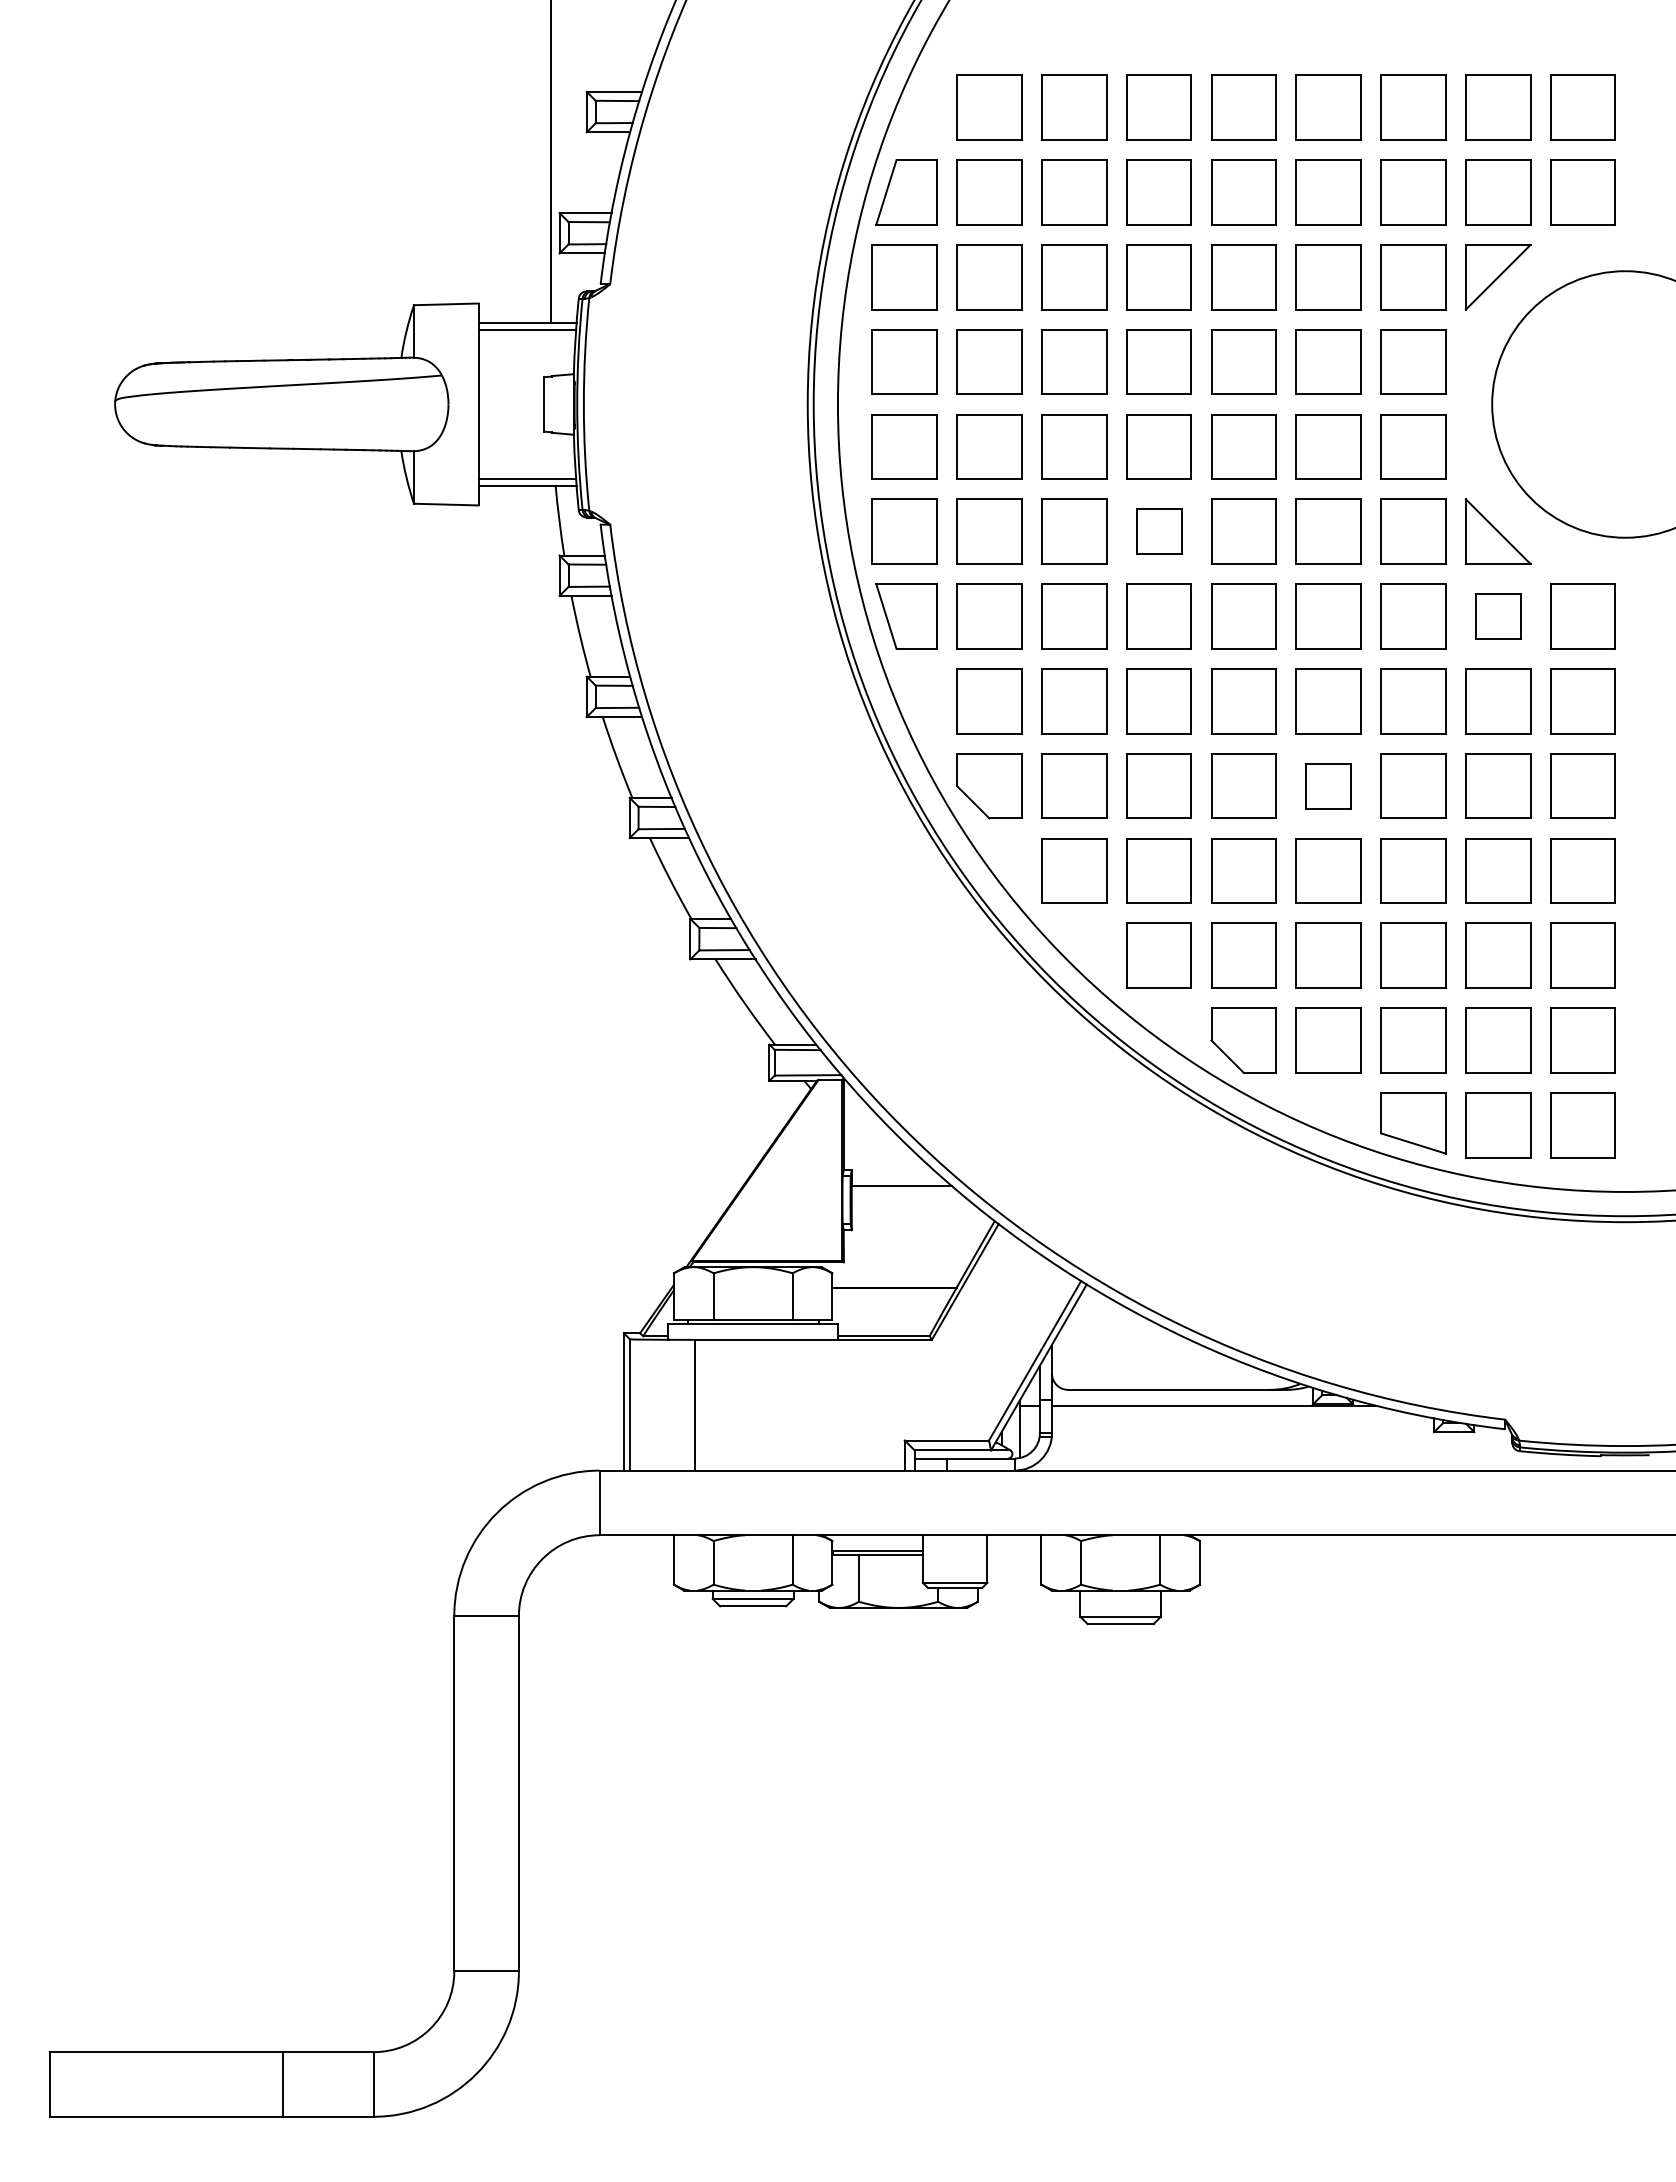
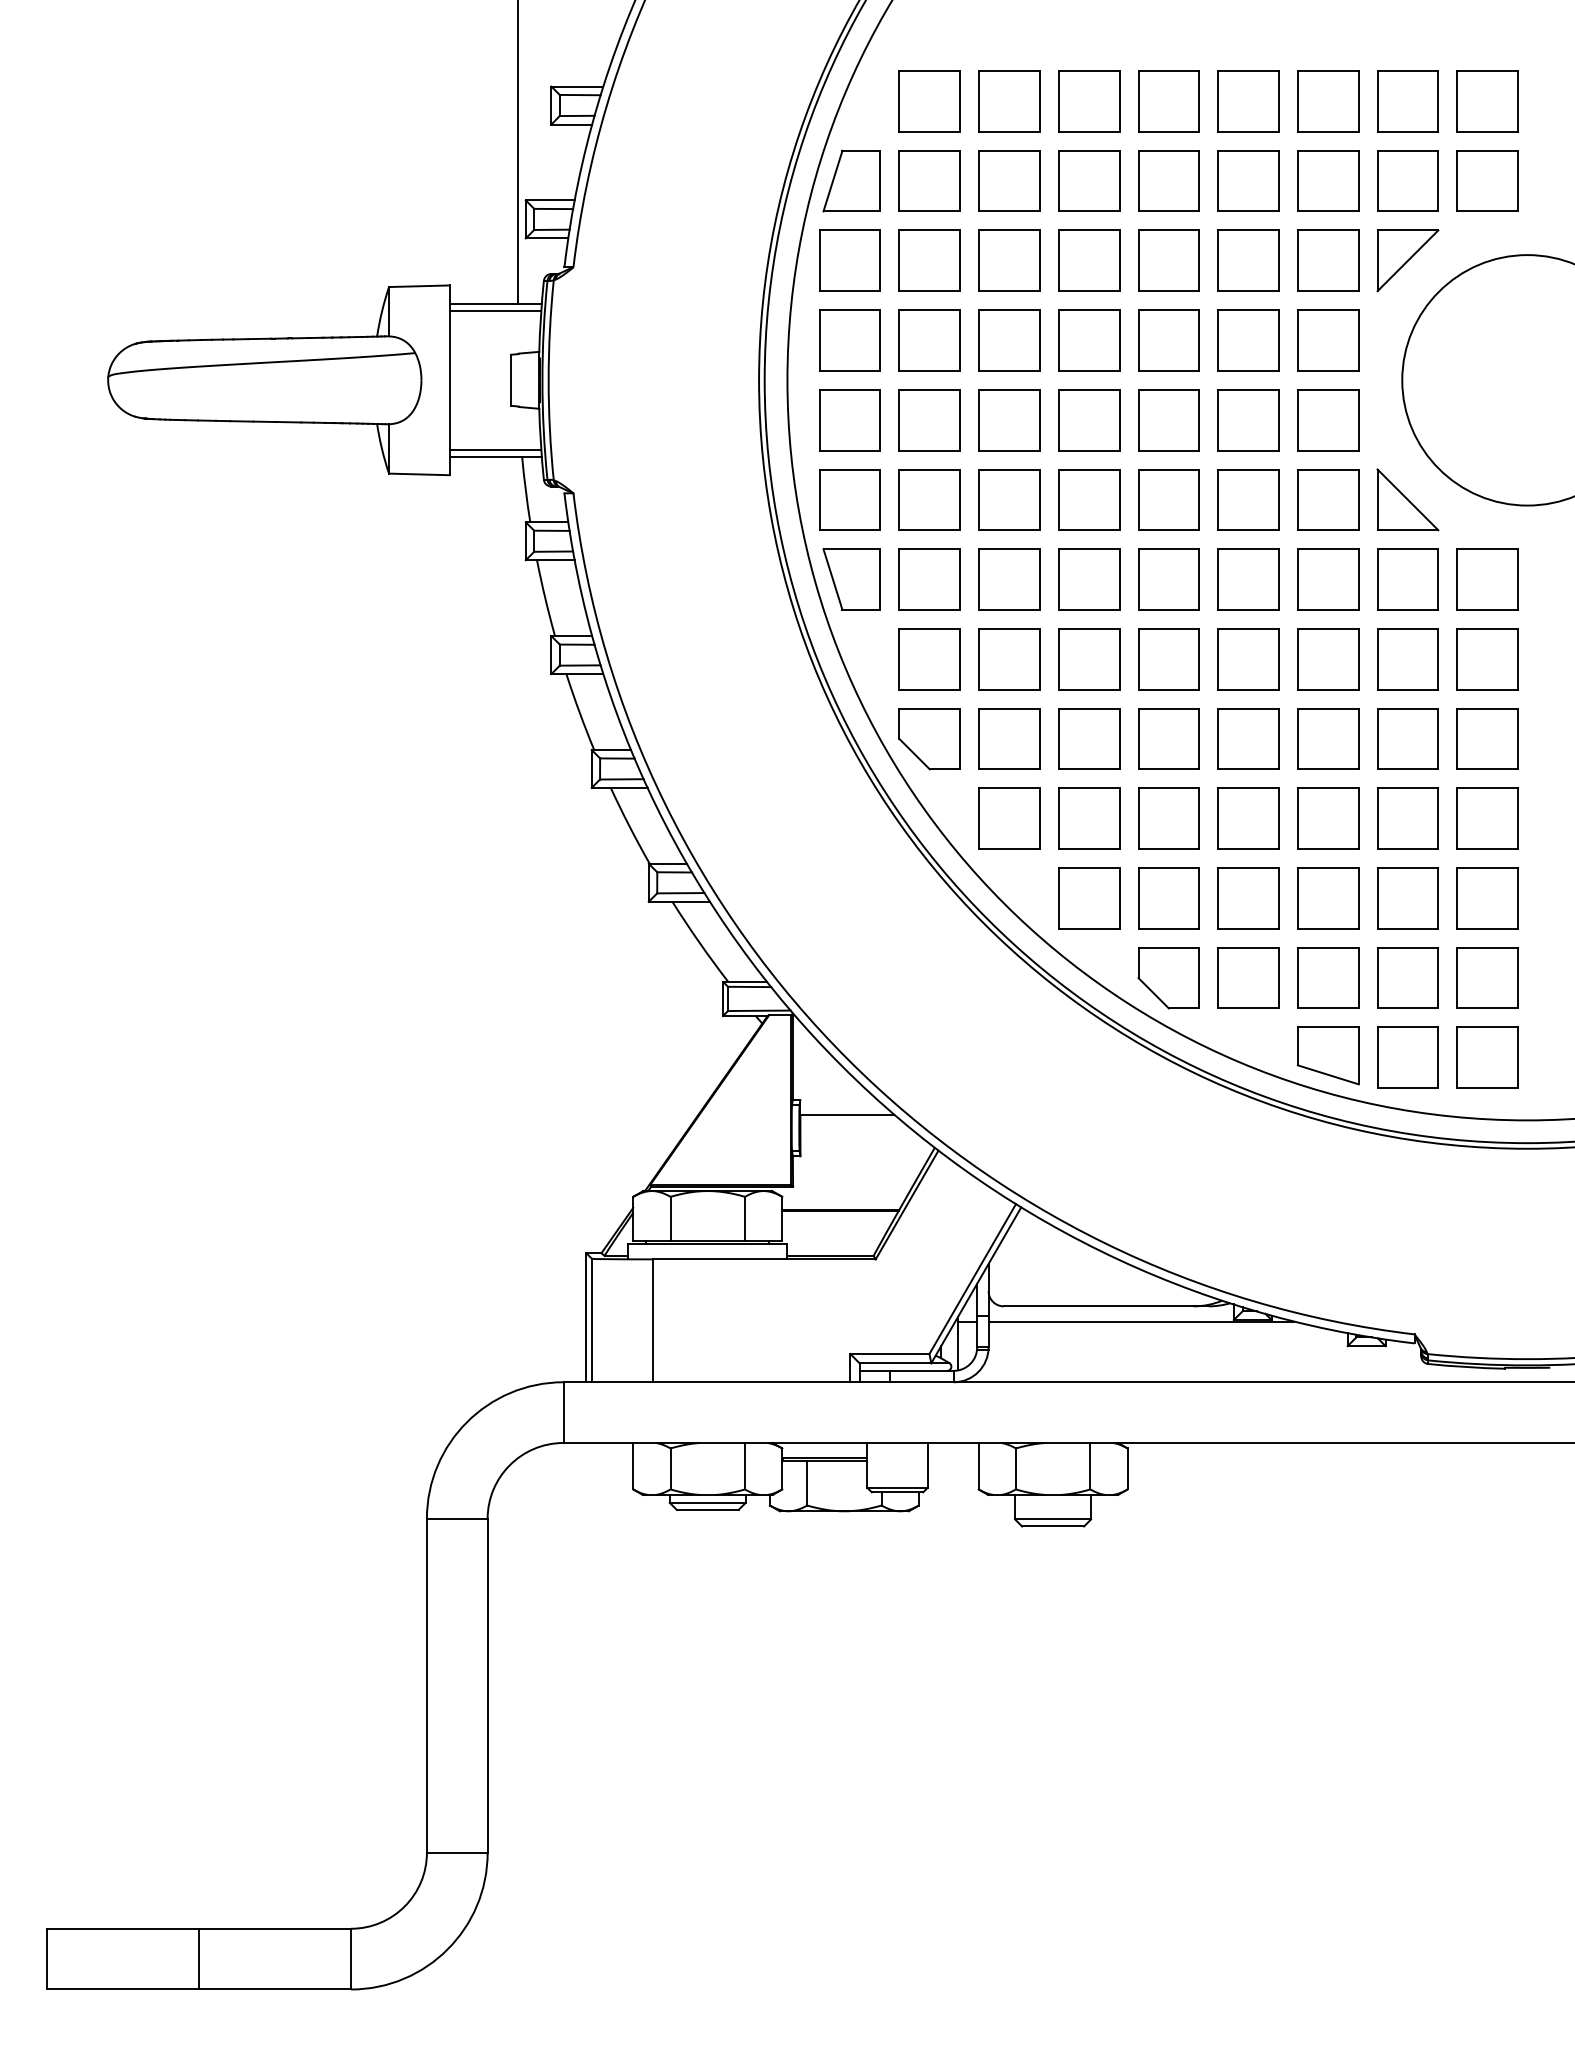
part: (1159, 531) -> (1089, 499), size x1.43
part: (1497, 616) -> (1407, 579), size x1.43
part: (1328, 785) -> (1248, 738), size x1.43
line: (283, 2083) -> (199, 1958), moved

